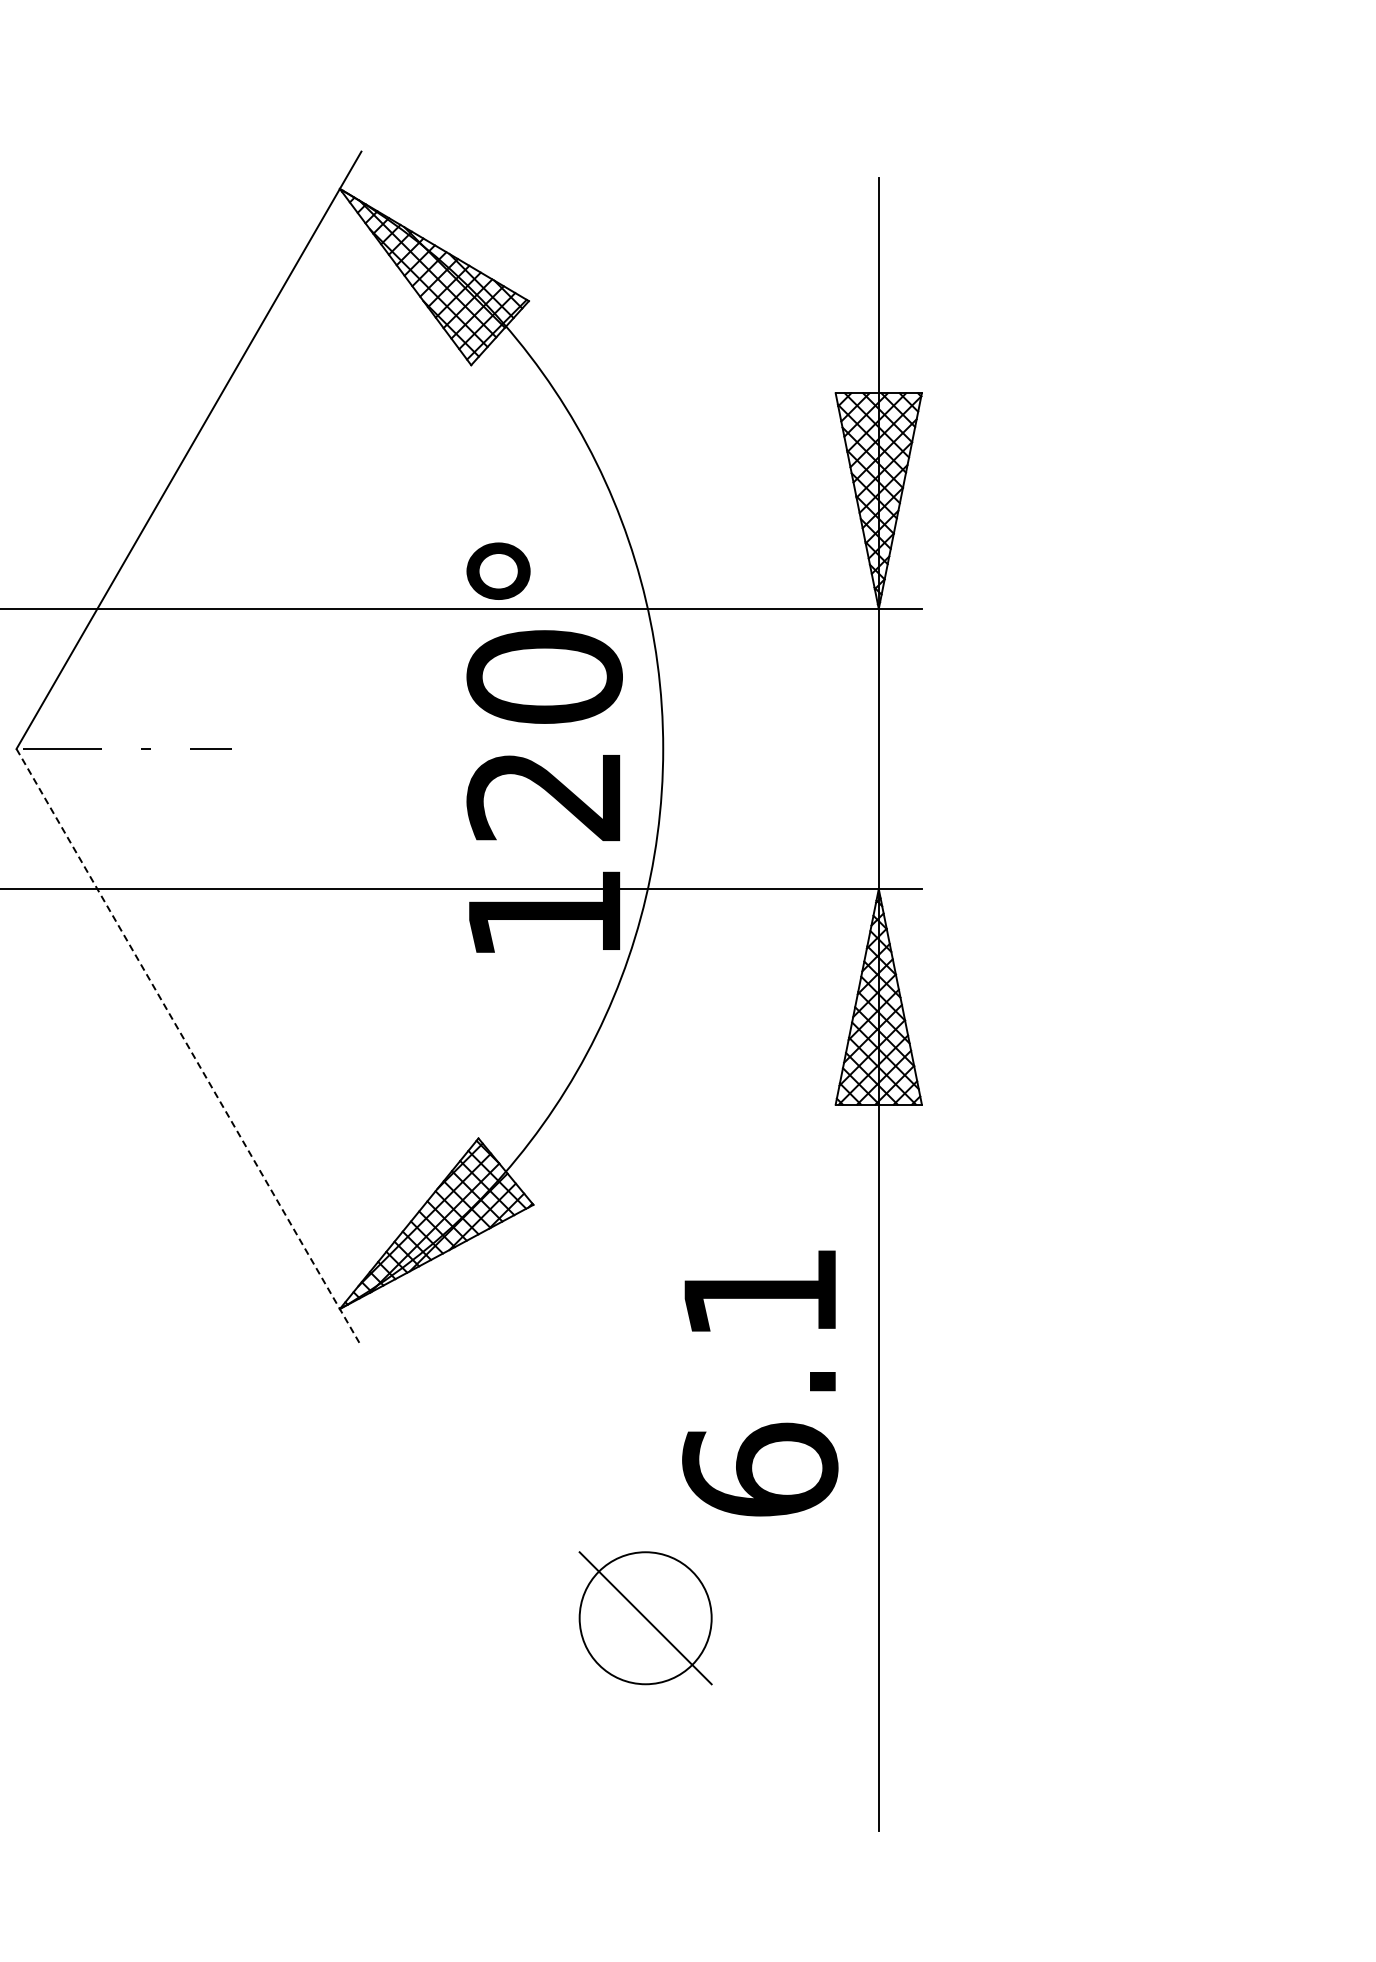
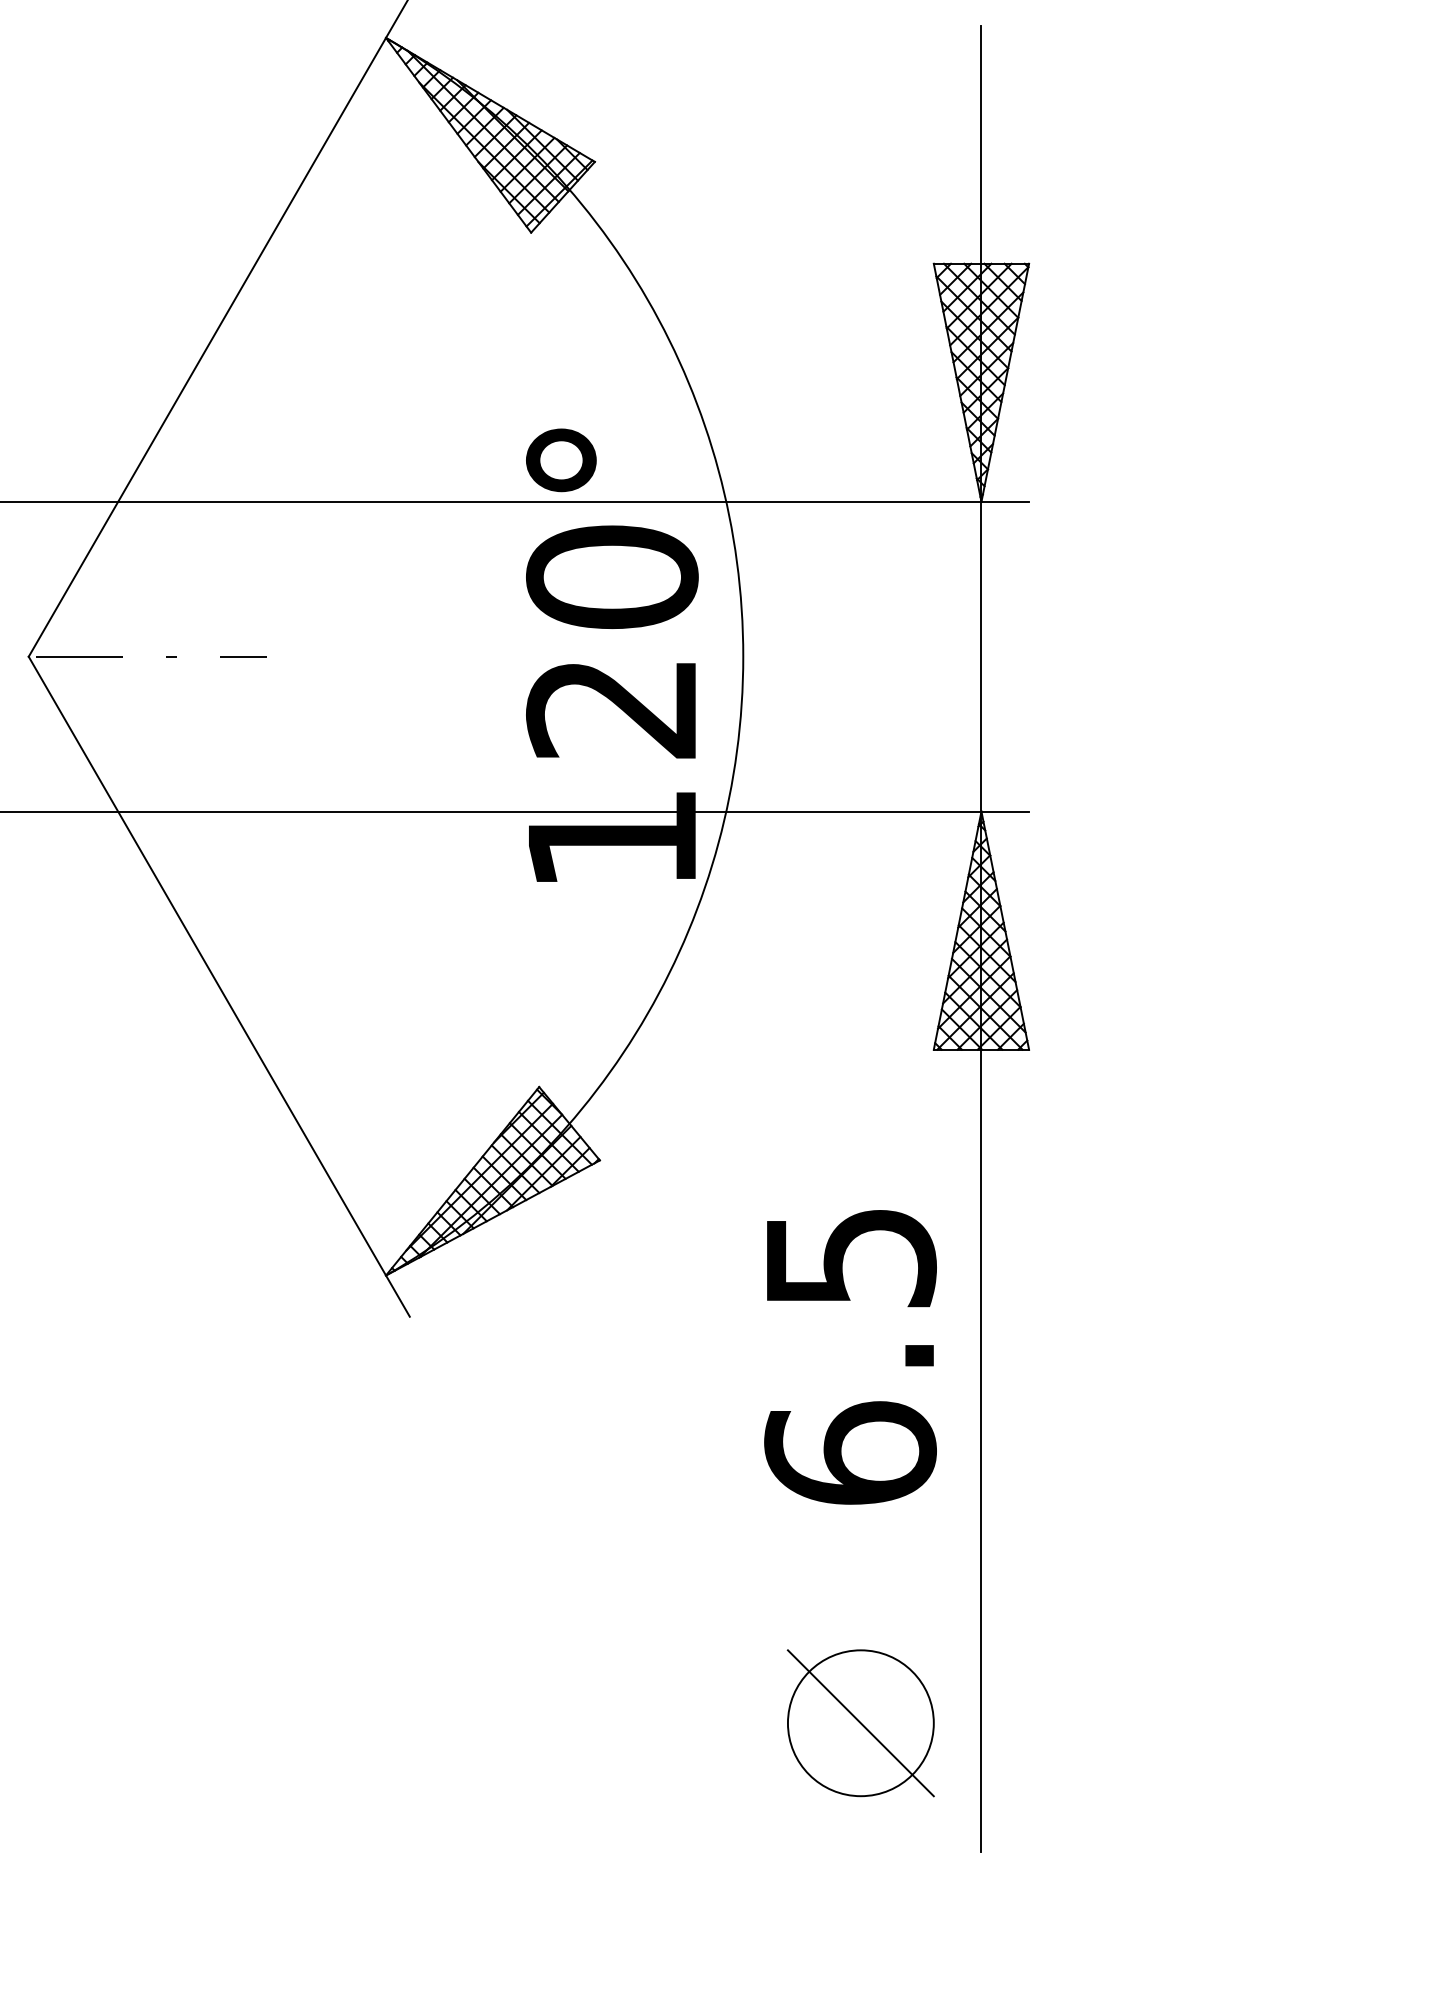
line: (188, 1047) -> (218, 986), dashed -> solid
text: (761, 1293) -> (851, 1258), 6.1 -> 6.5
part: (645, 1618) -> (860, 1723), moved

